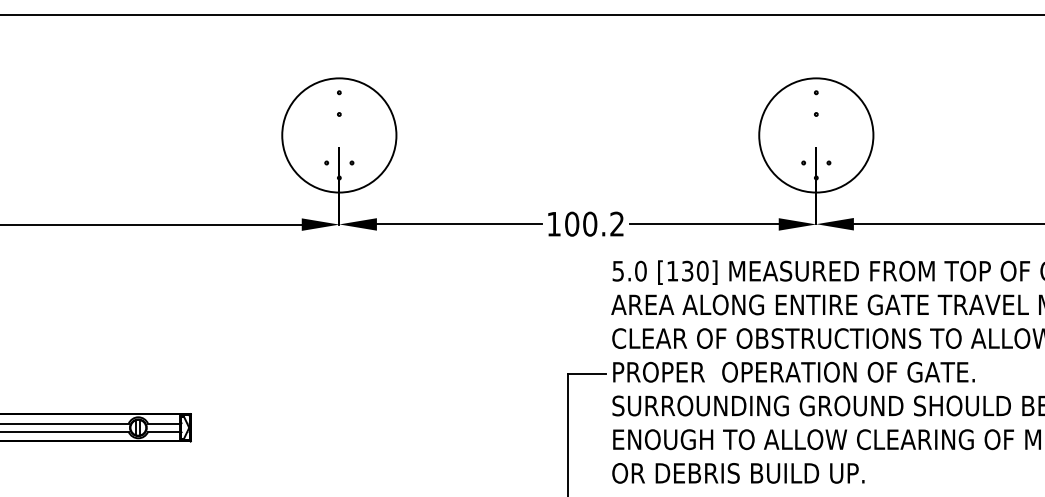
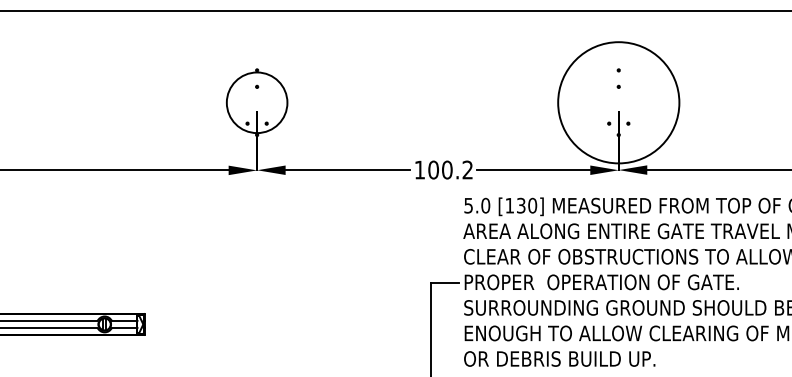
circle: (338, 135) -> (256, 102), size x0.7
circle: (815, 135) -> (618, 102), size x1.4

